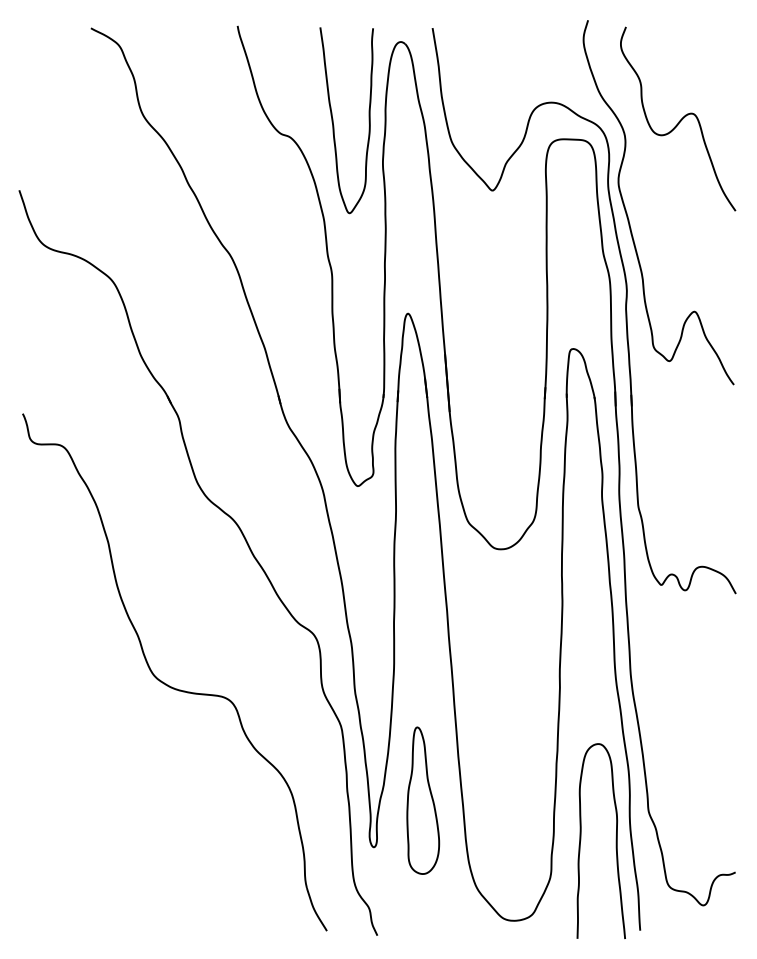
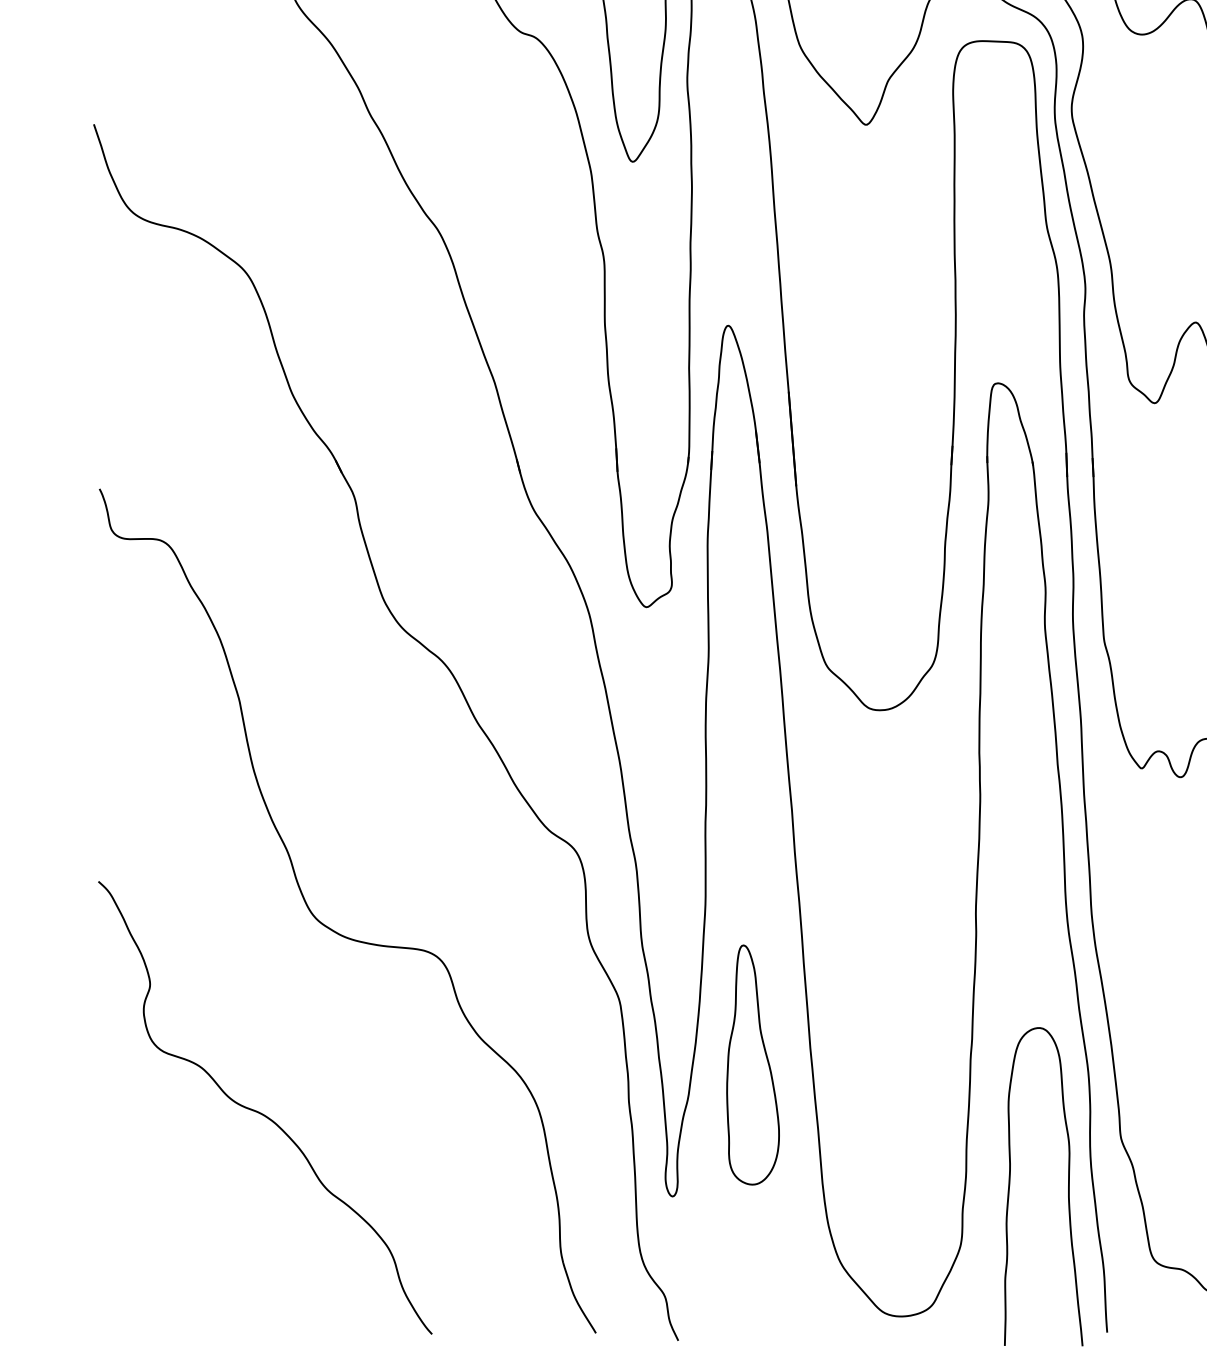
curve: (122, 795) -> (262, 1111), added
part: (423, 800) -> (753, 1064), moved

